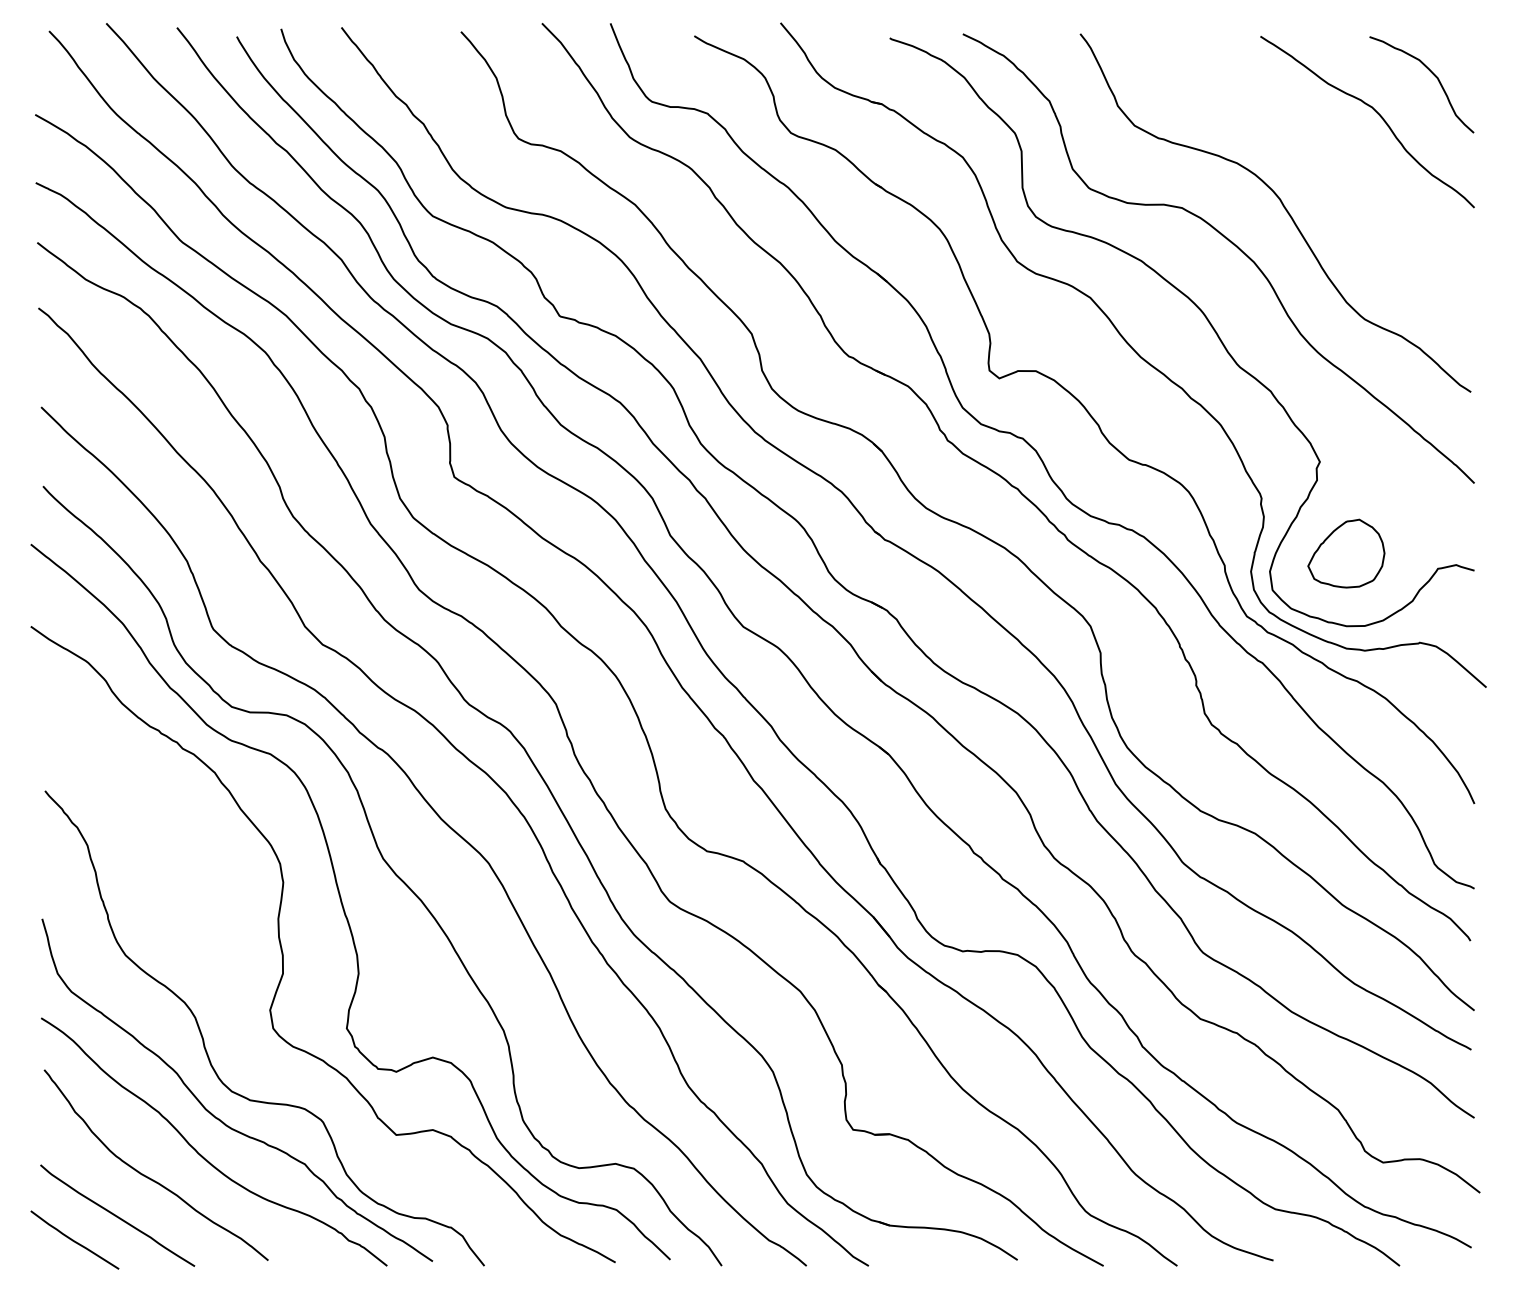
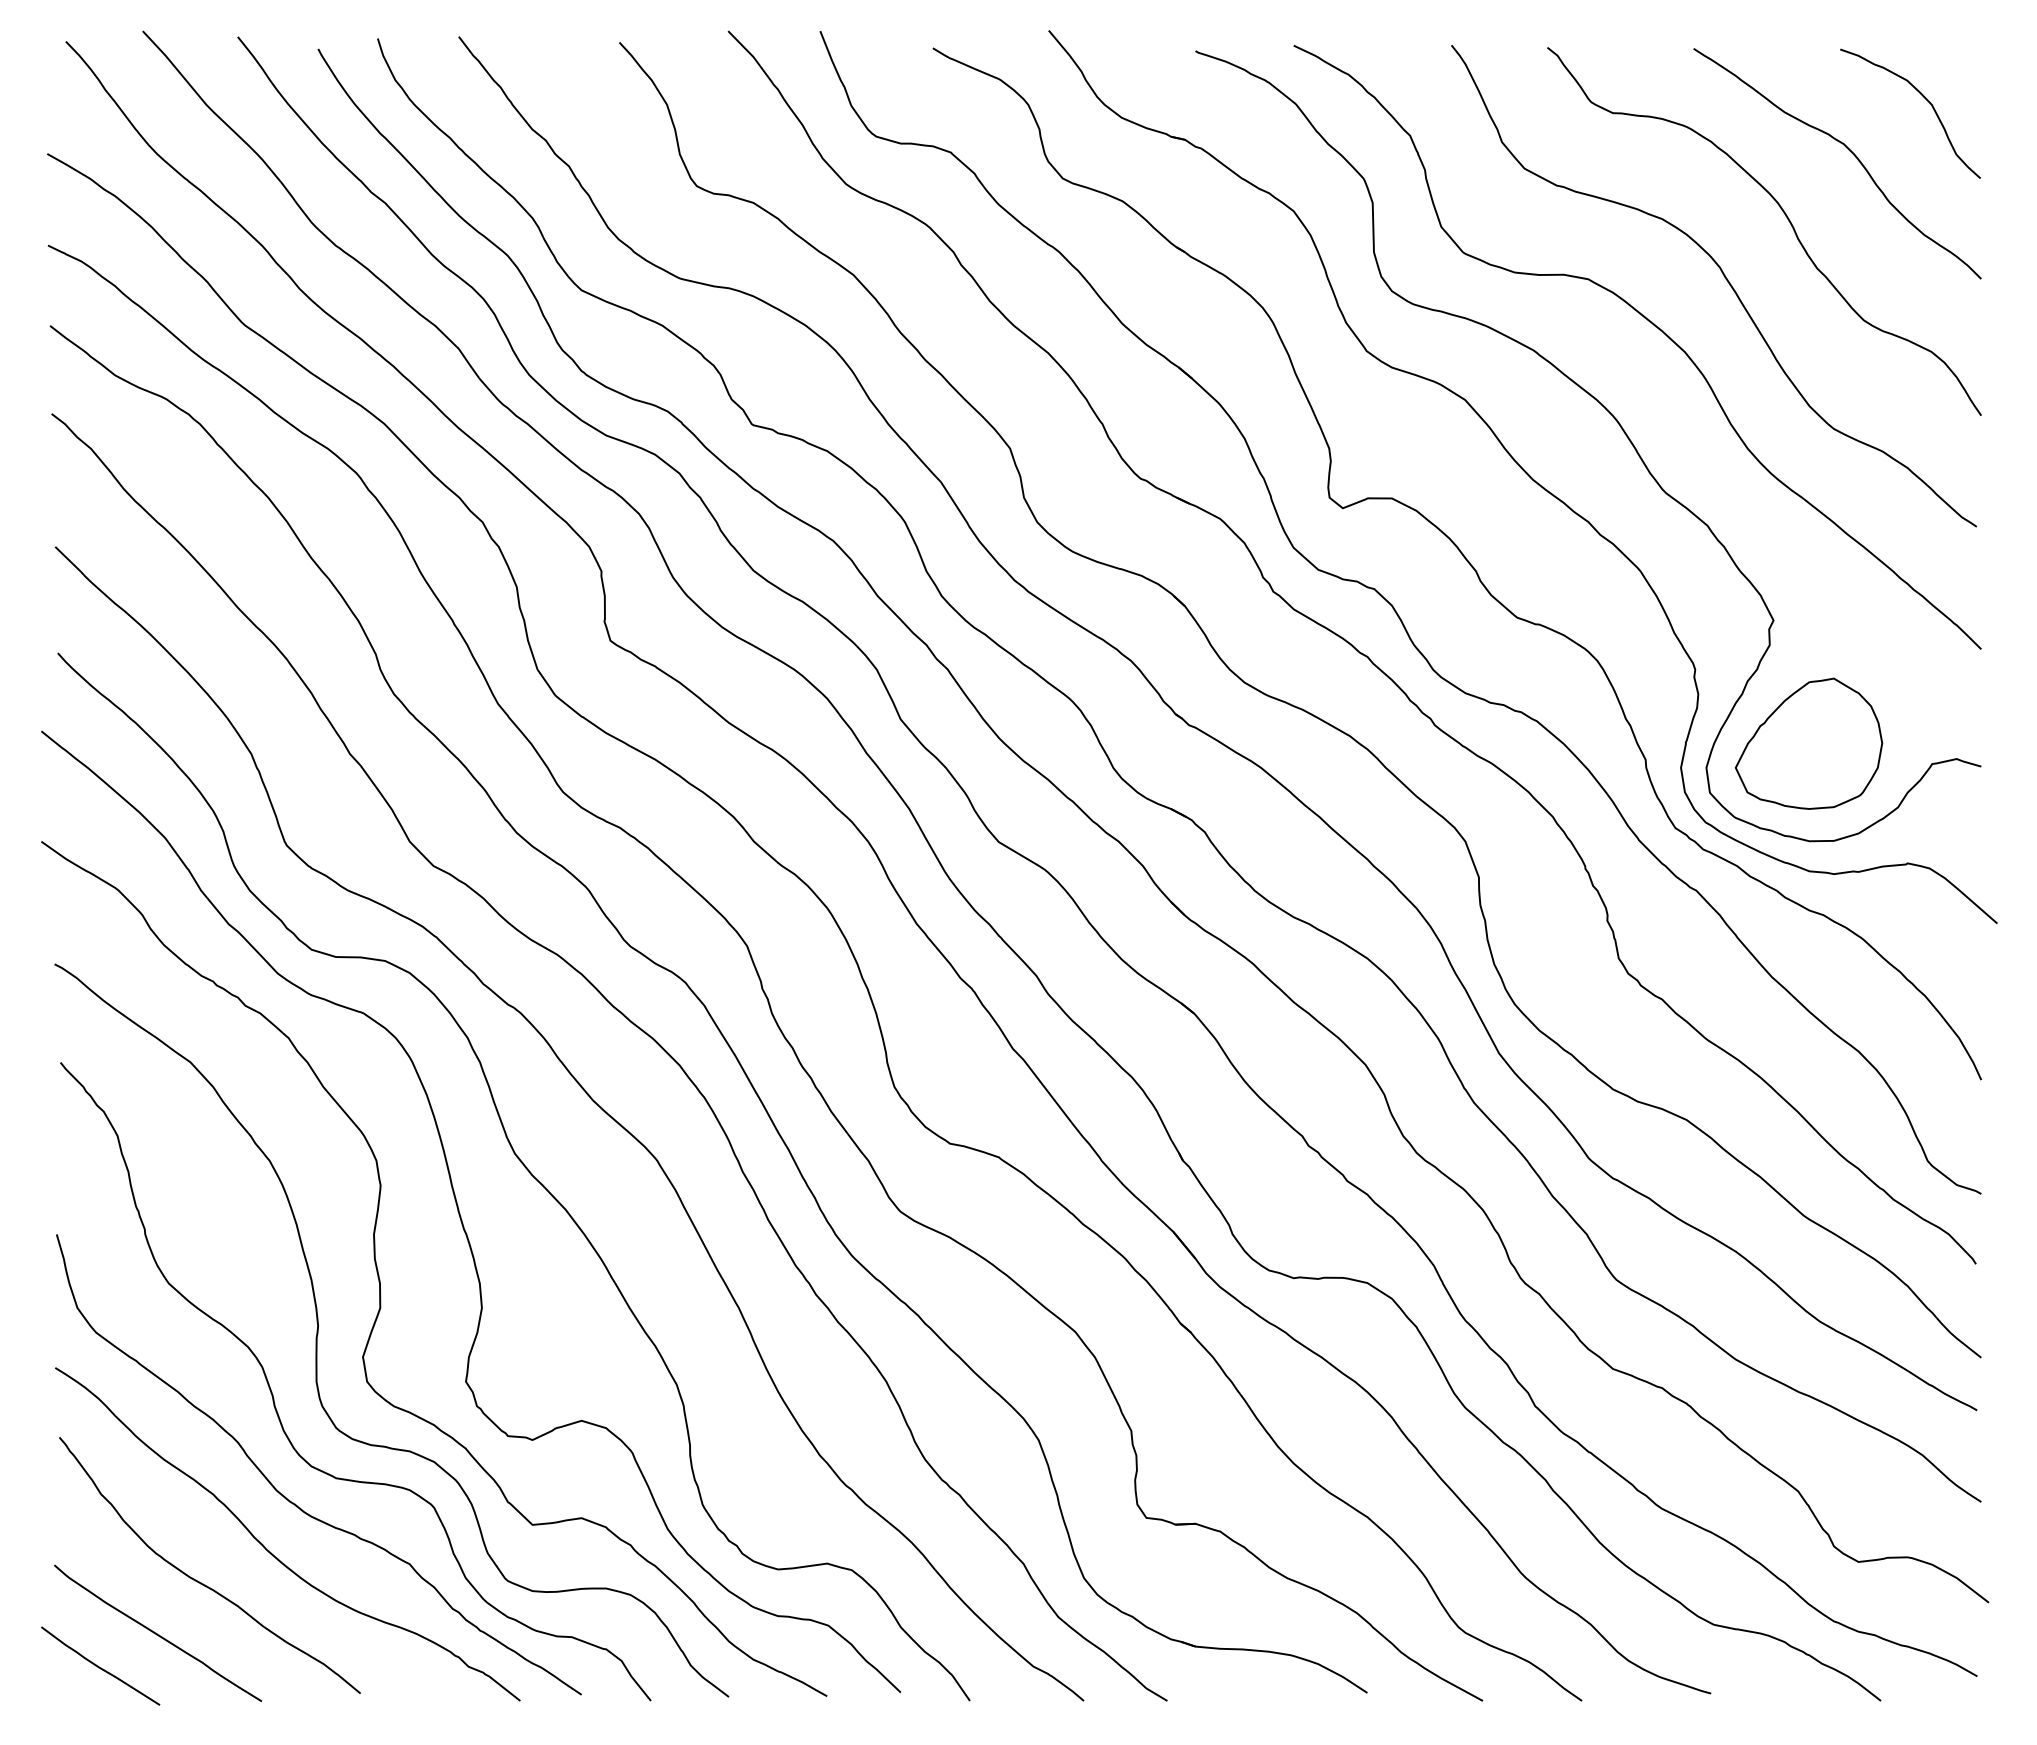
curve: (1328, 161) -> (1785, 216), added
part: (1346, 553) -> (1809, 743), size x1.43
curve: (237, 990) -> (318, 1330), added

